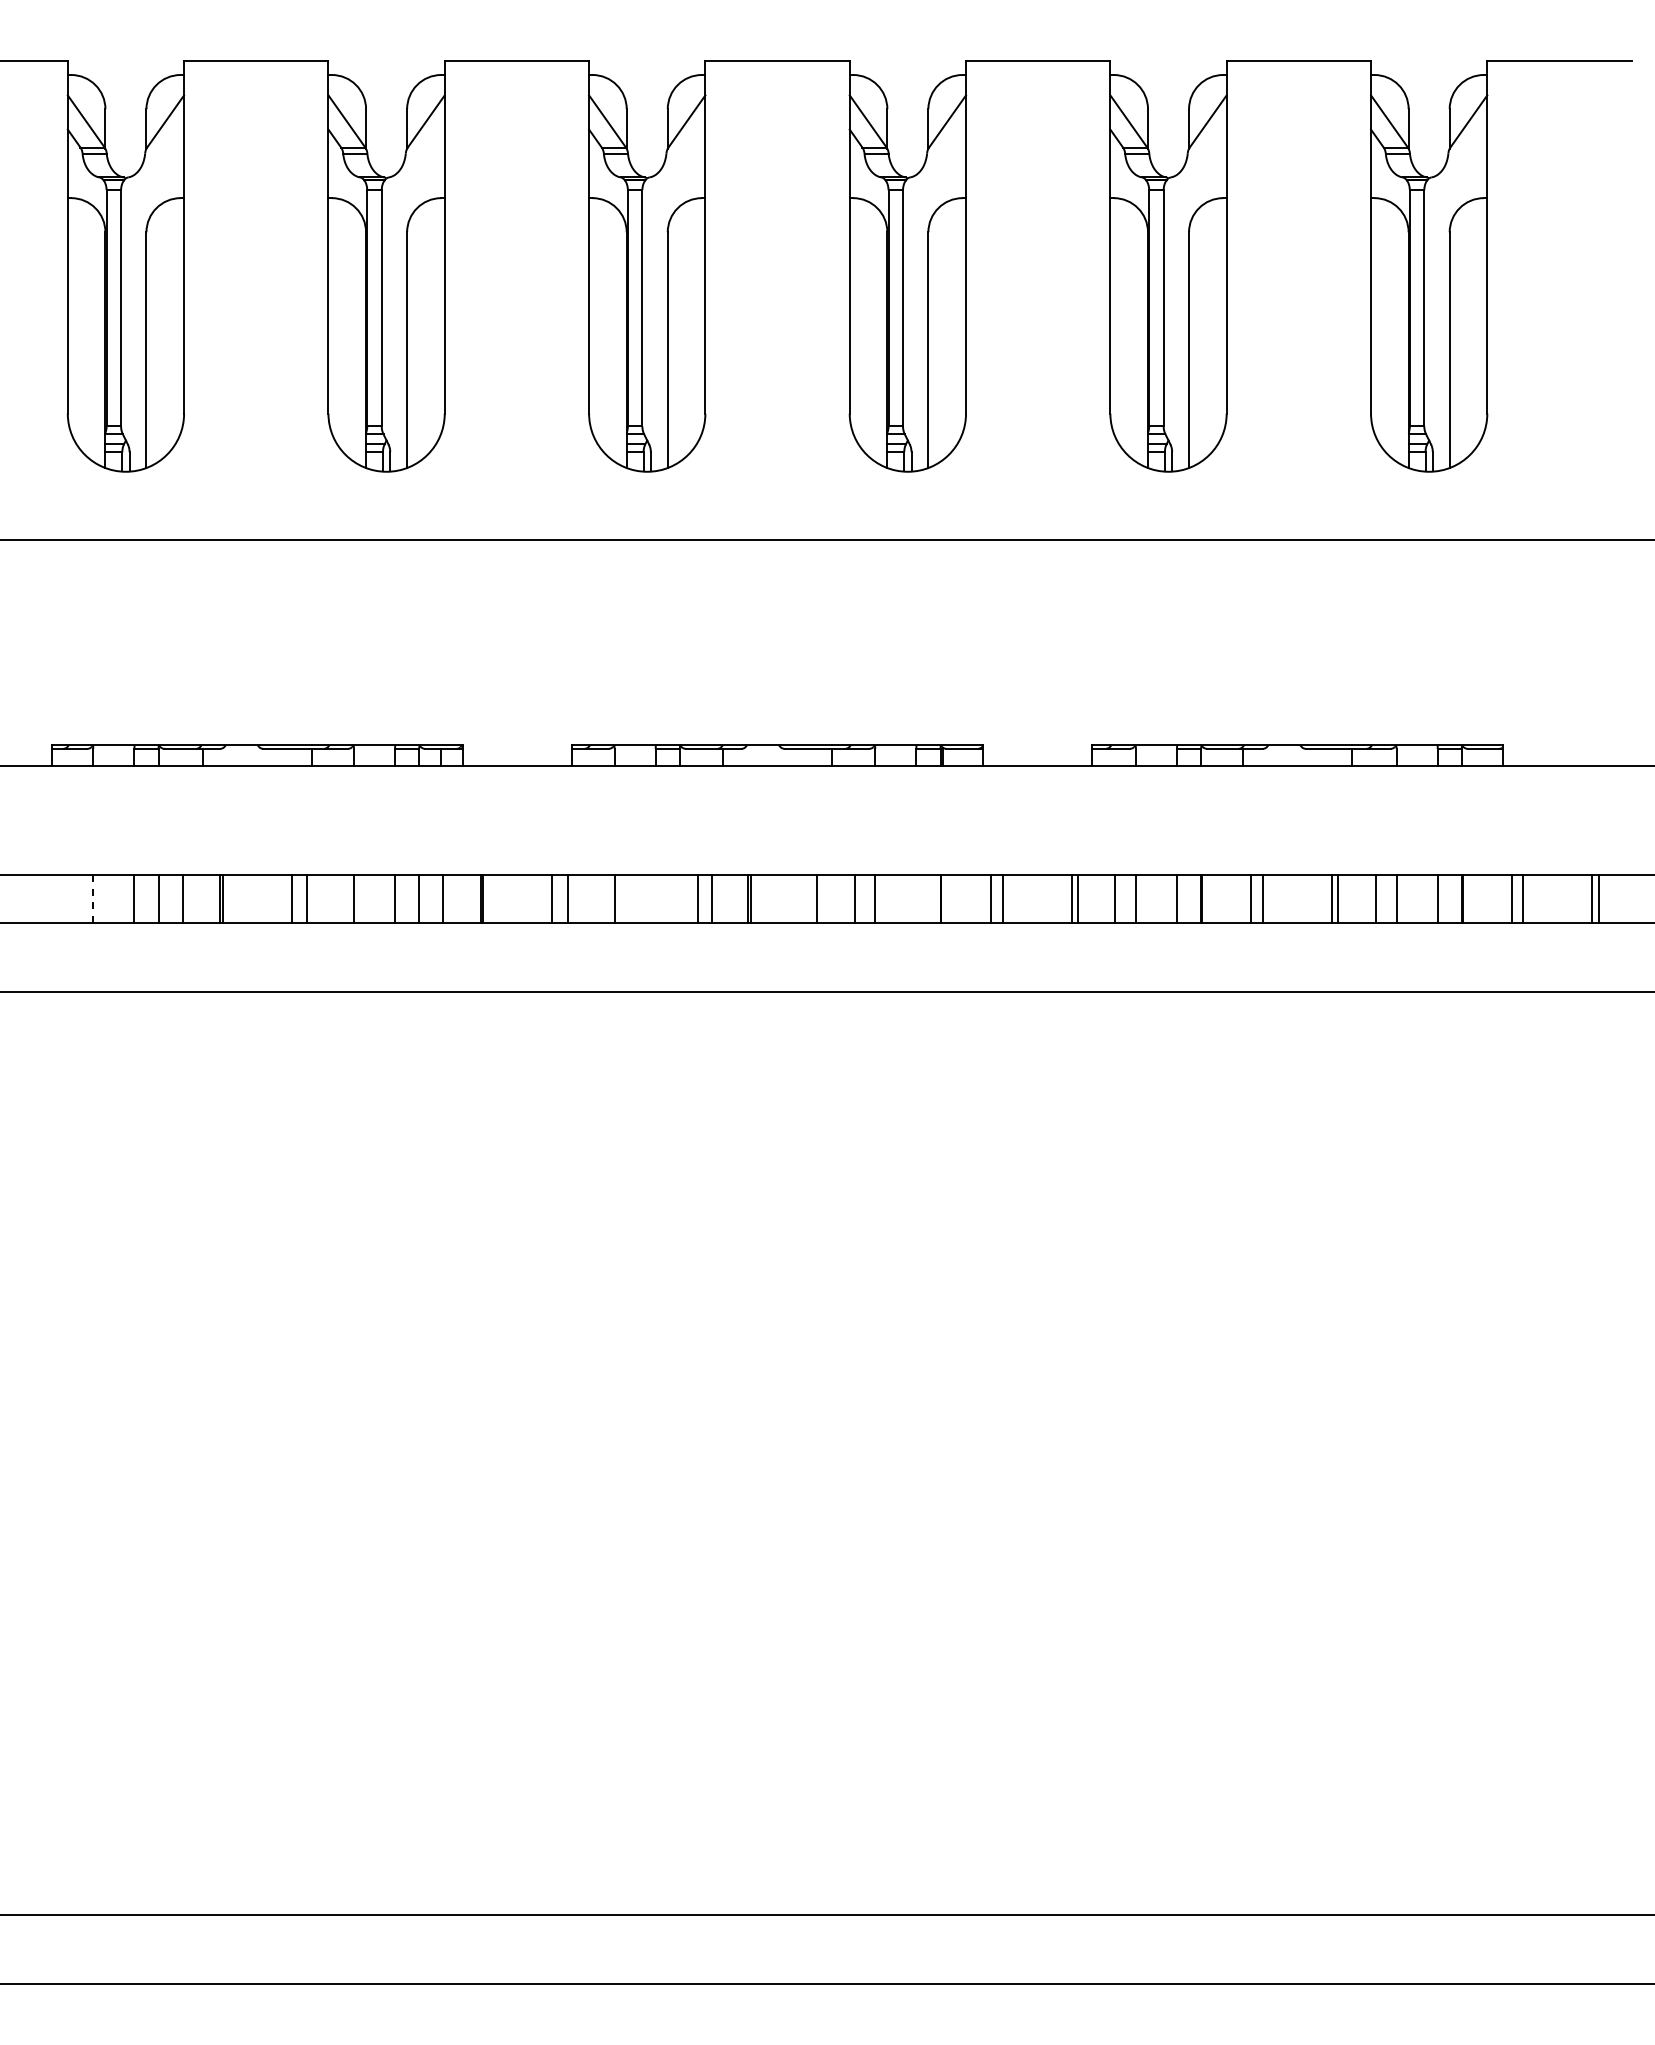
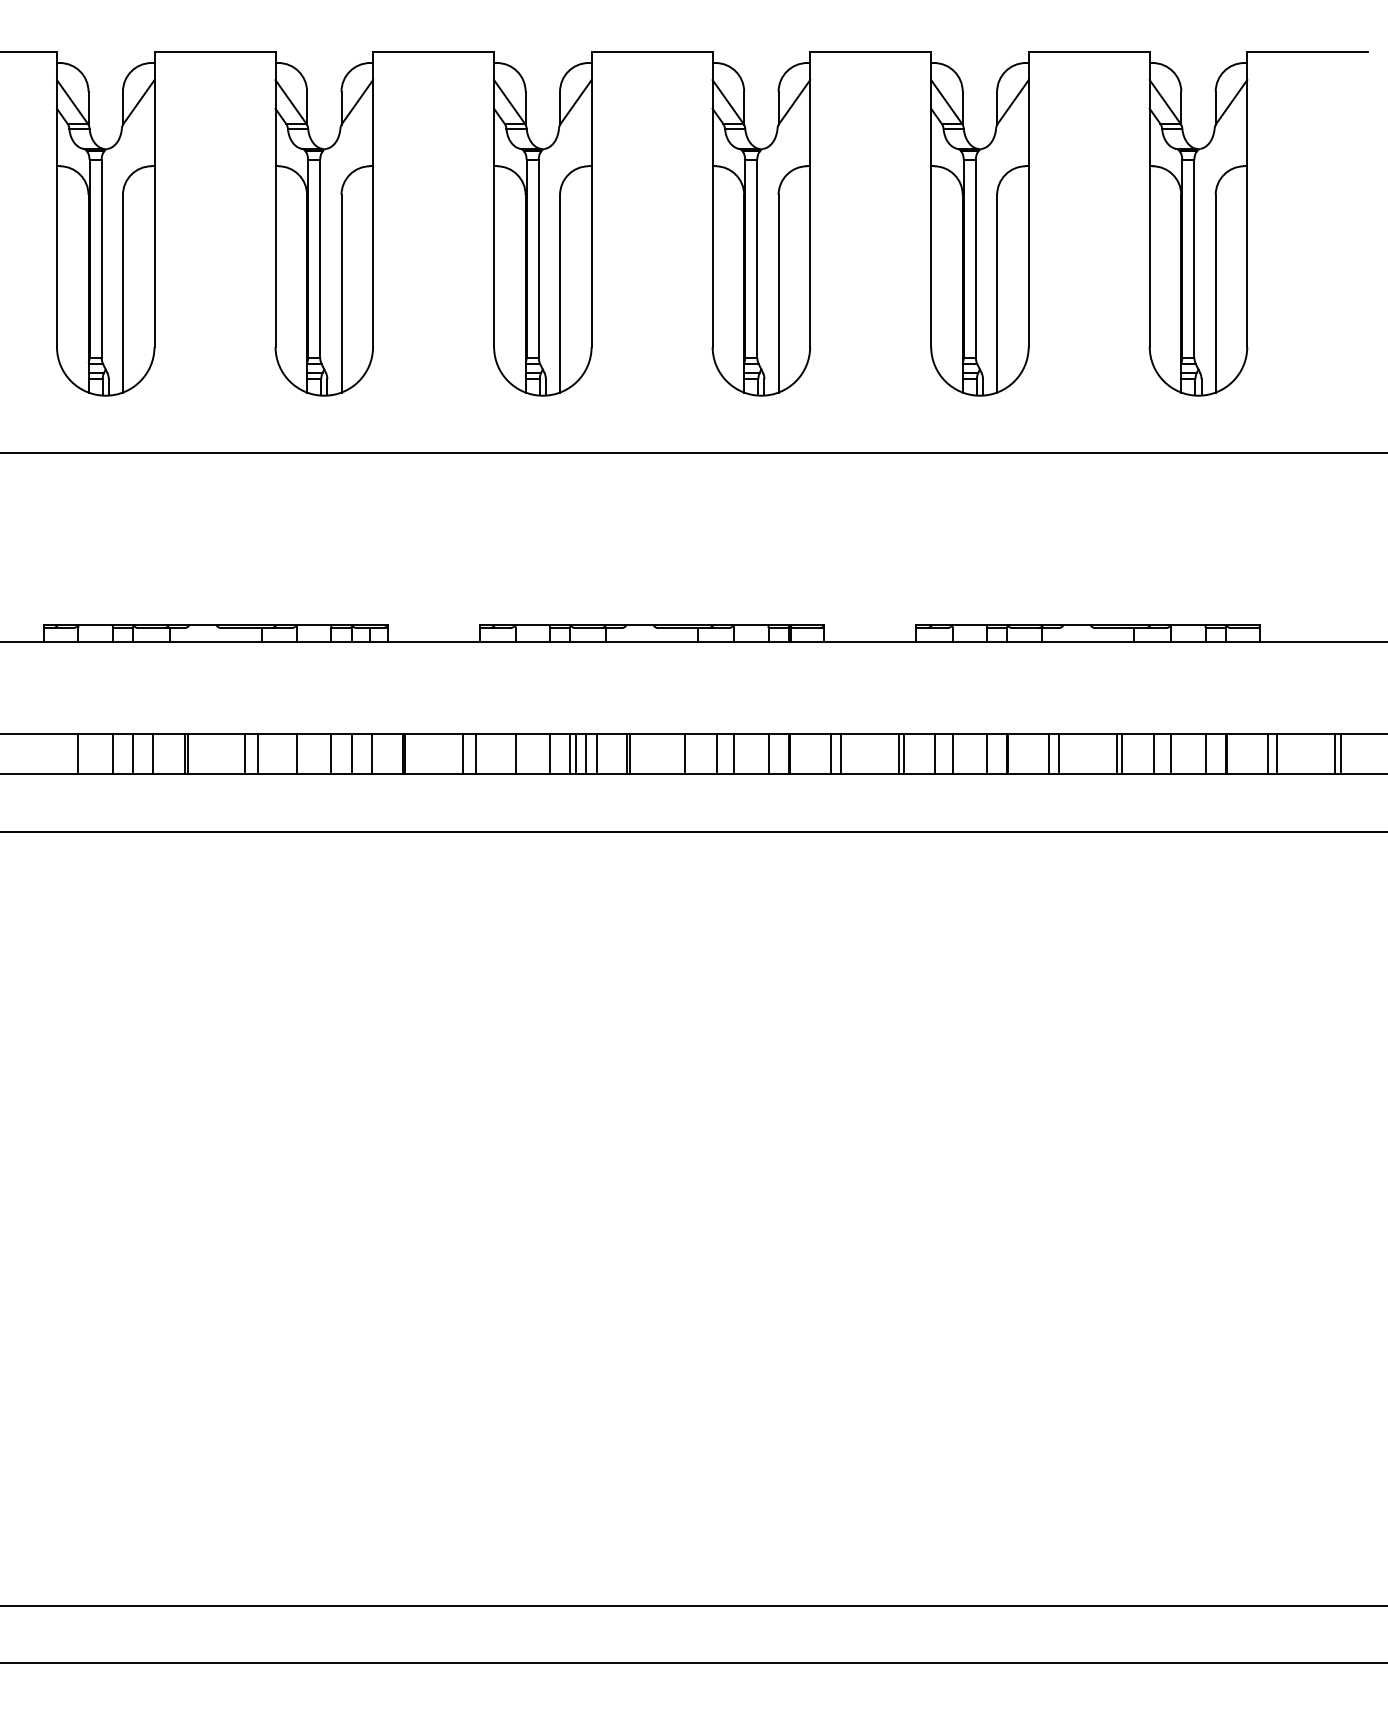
line: (93, 899) -> (78, 754), dashed -> solid
line: (655, 899) -> (549, 754), added
line: (679, 899) -> (569, 754), added
line: (686, 899) -> (575, 754), added
line: (916, 899) -> (768, 754), added

